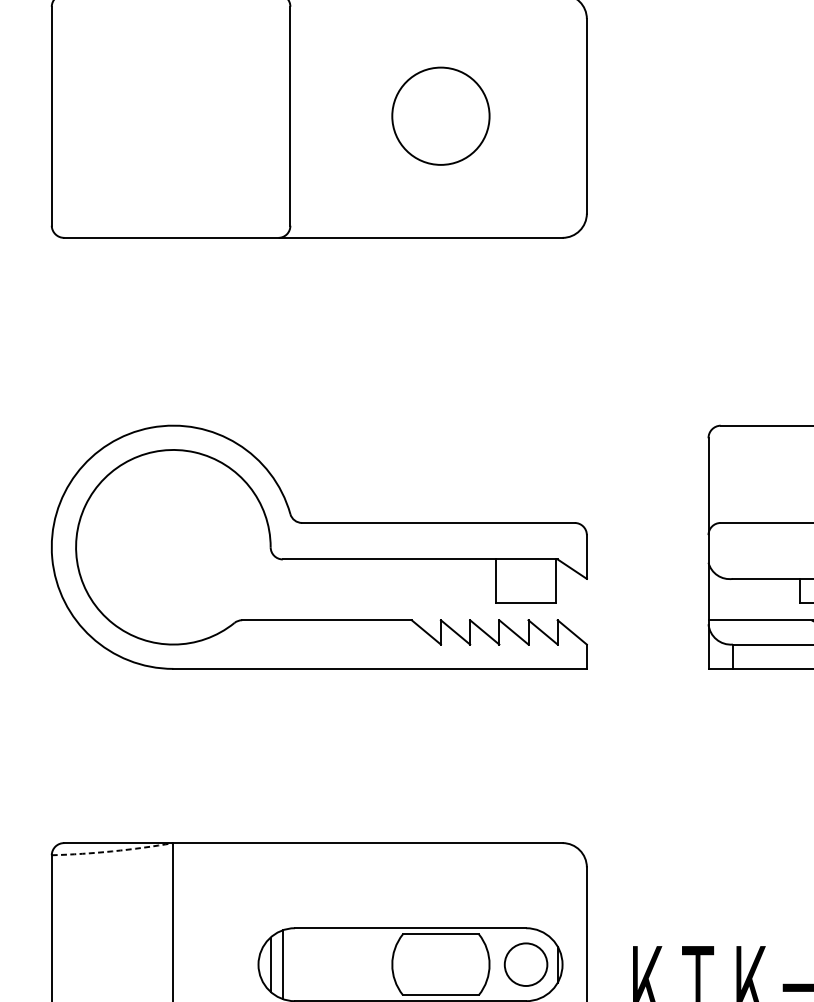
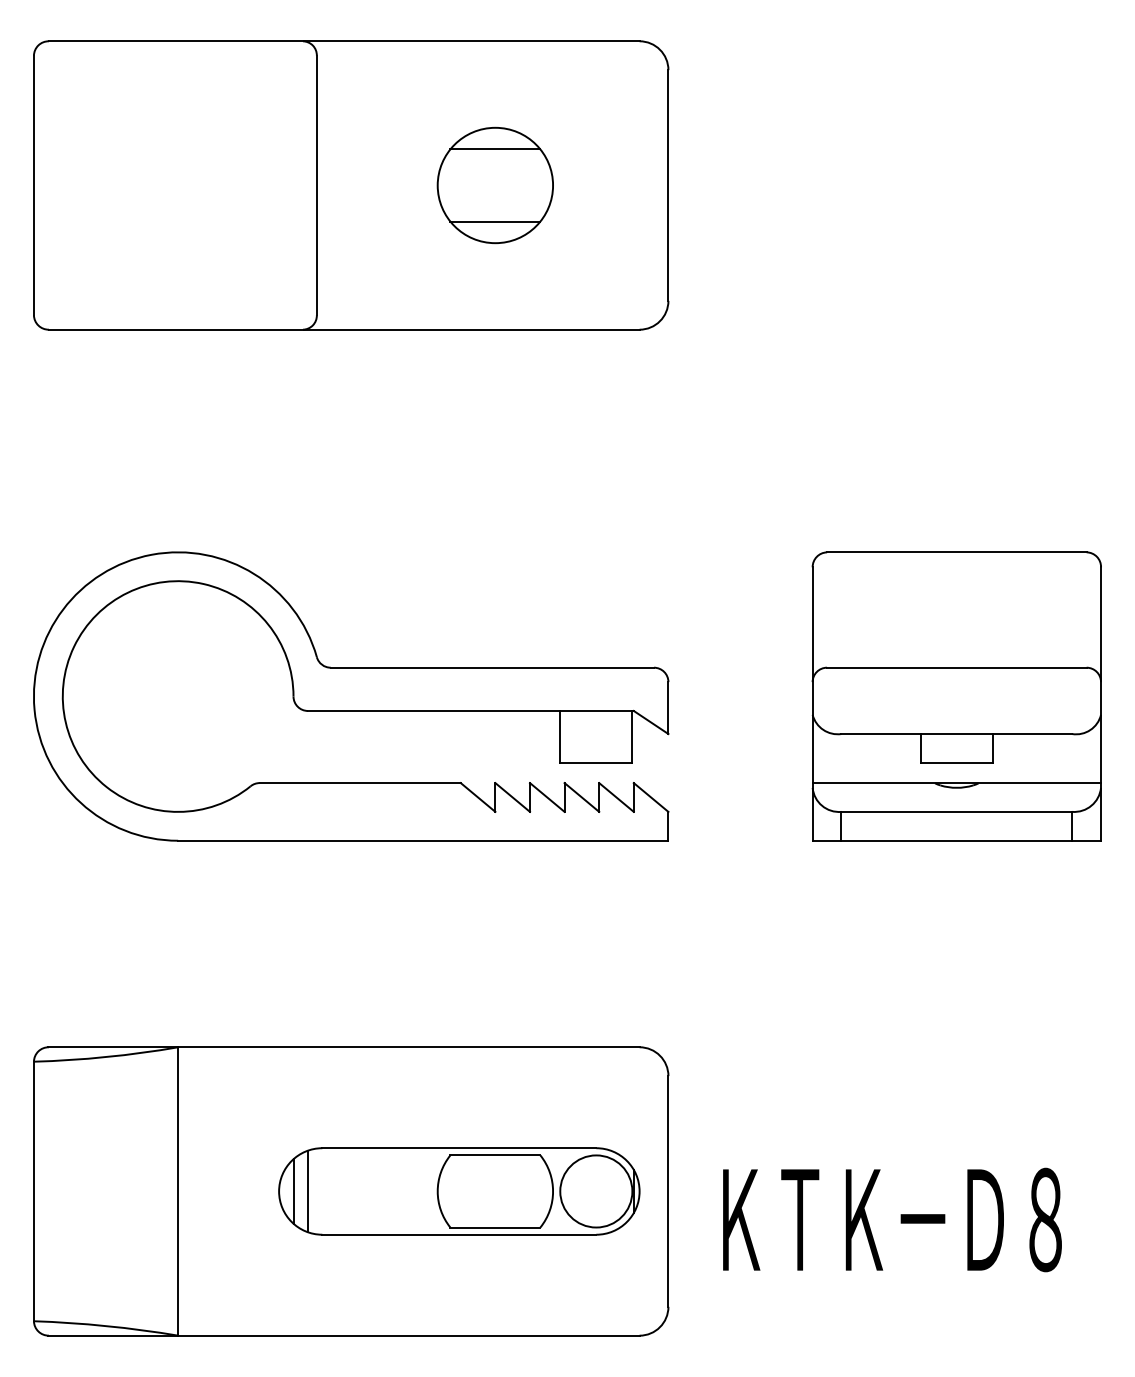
line: (441, 85) -> (495, 149), added
line: (441, 146) -> (495, 221), added
arc: (112, 851) -> (106, 1057), dashed -> solid
circle: (526, 964) -> (596, 1191), size x1.43

